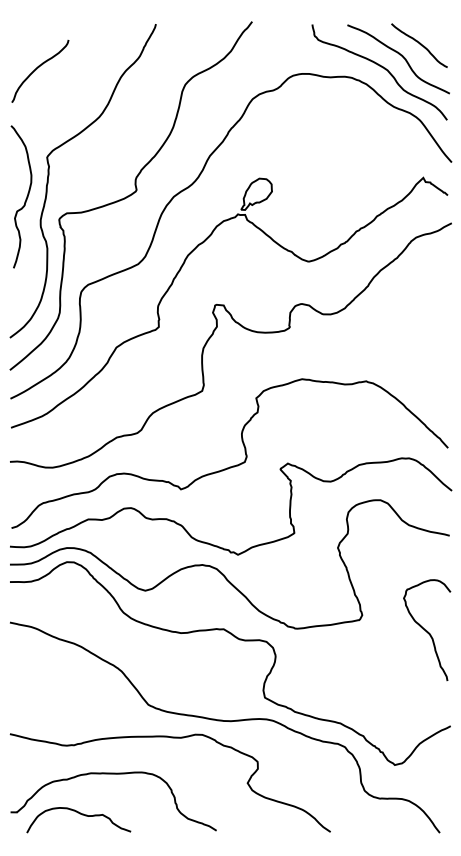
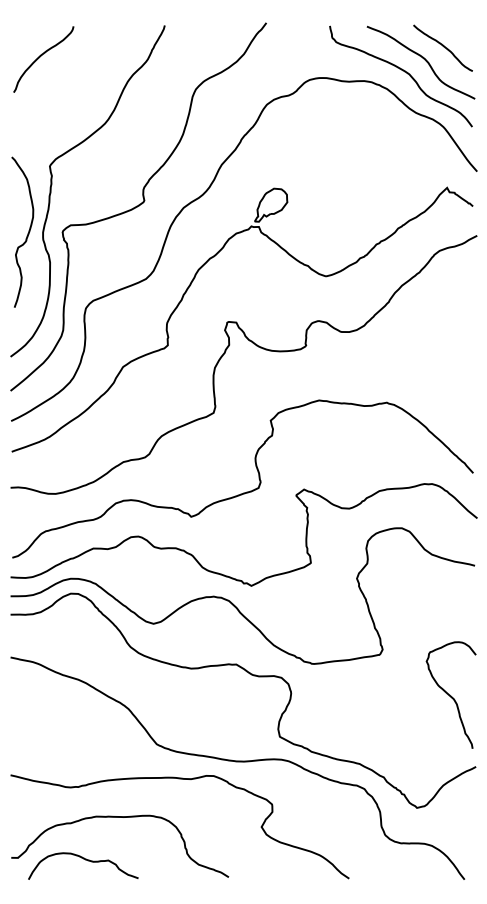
curve: (38, 68) -> (41, 56), moved
curve: (26, 196) -> (28, 231), moved
curve: (427, 630) -> (451, 695), moved

